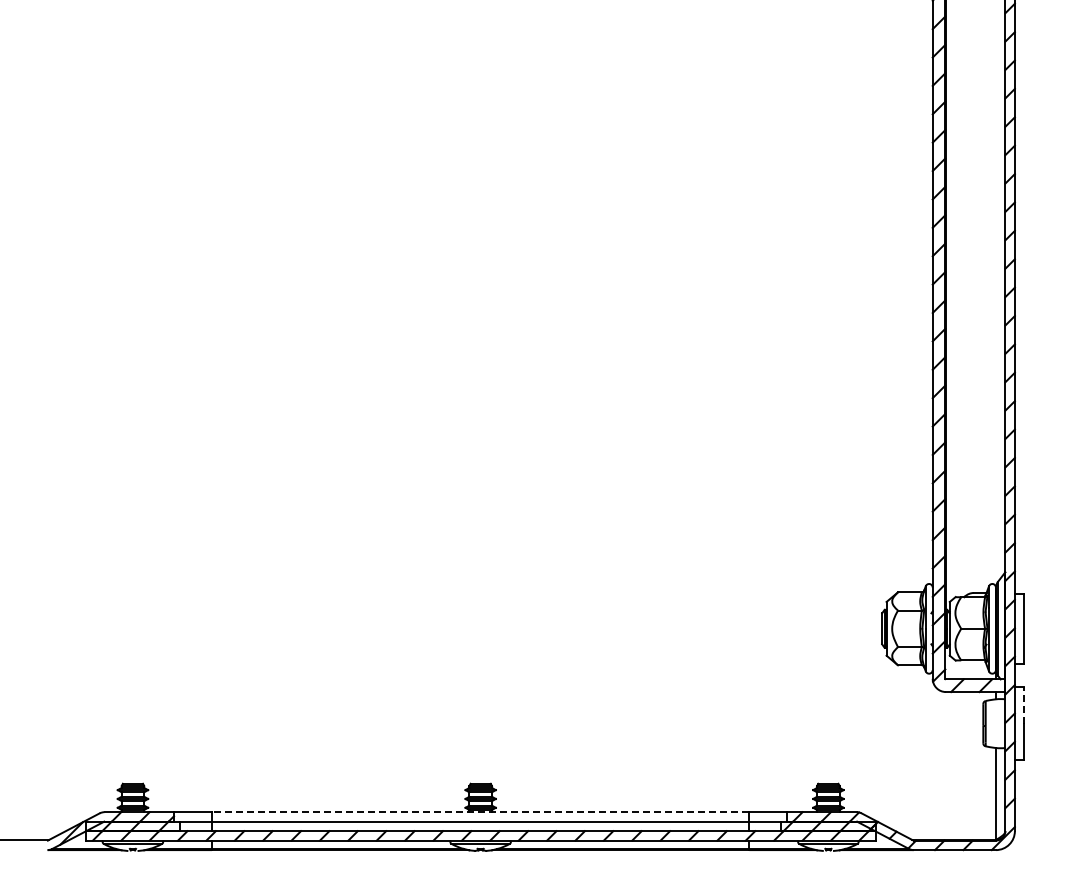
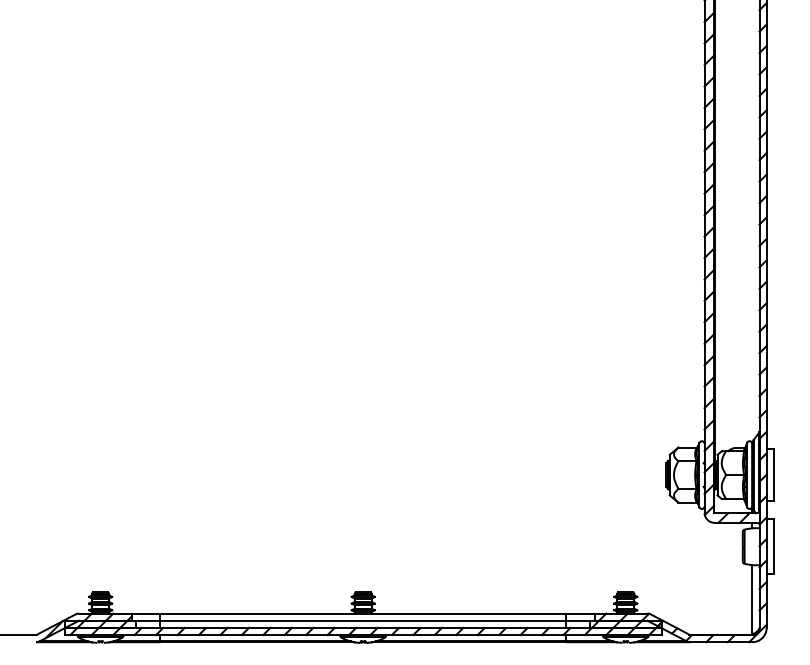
line: (1024, 705) -> (773, 533), dashed -> solid
line: (480, 812) -> (363, 613), dashed -> solid

